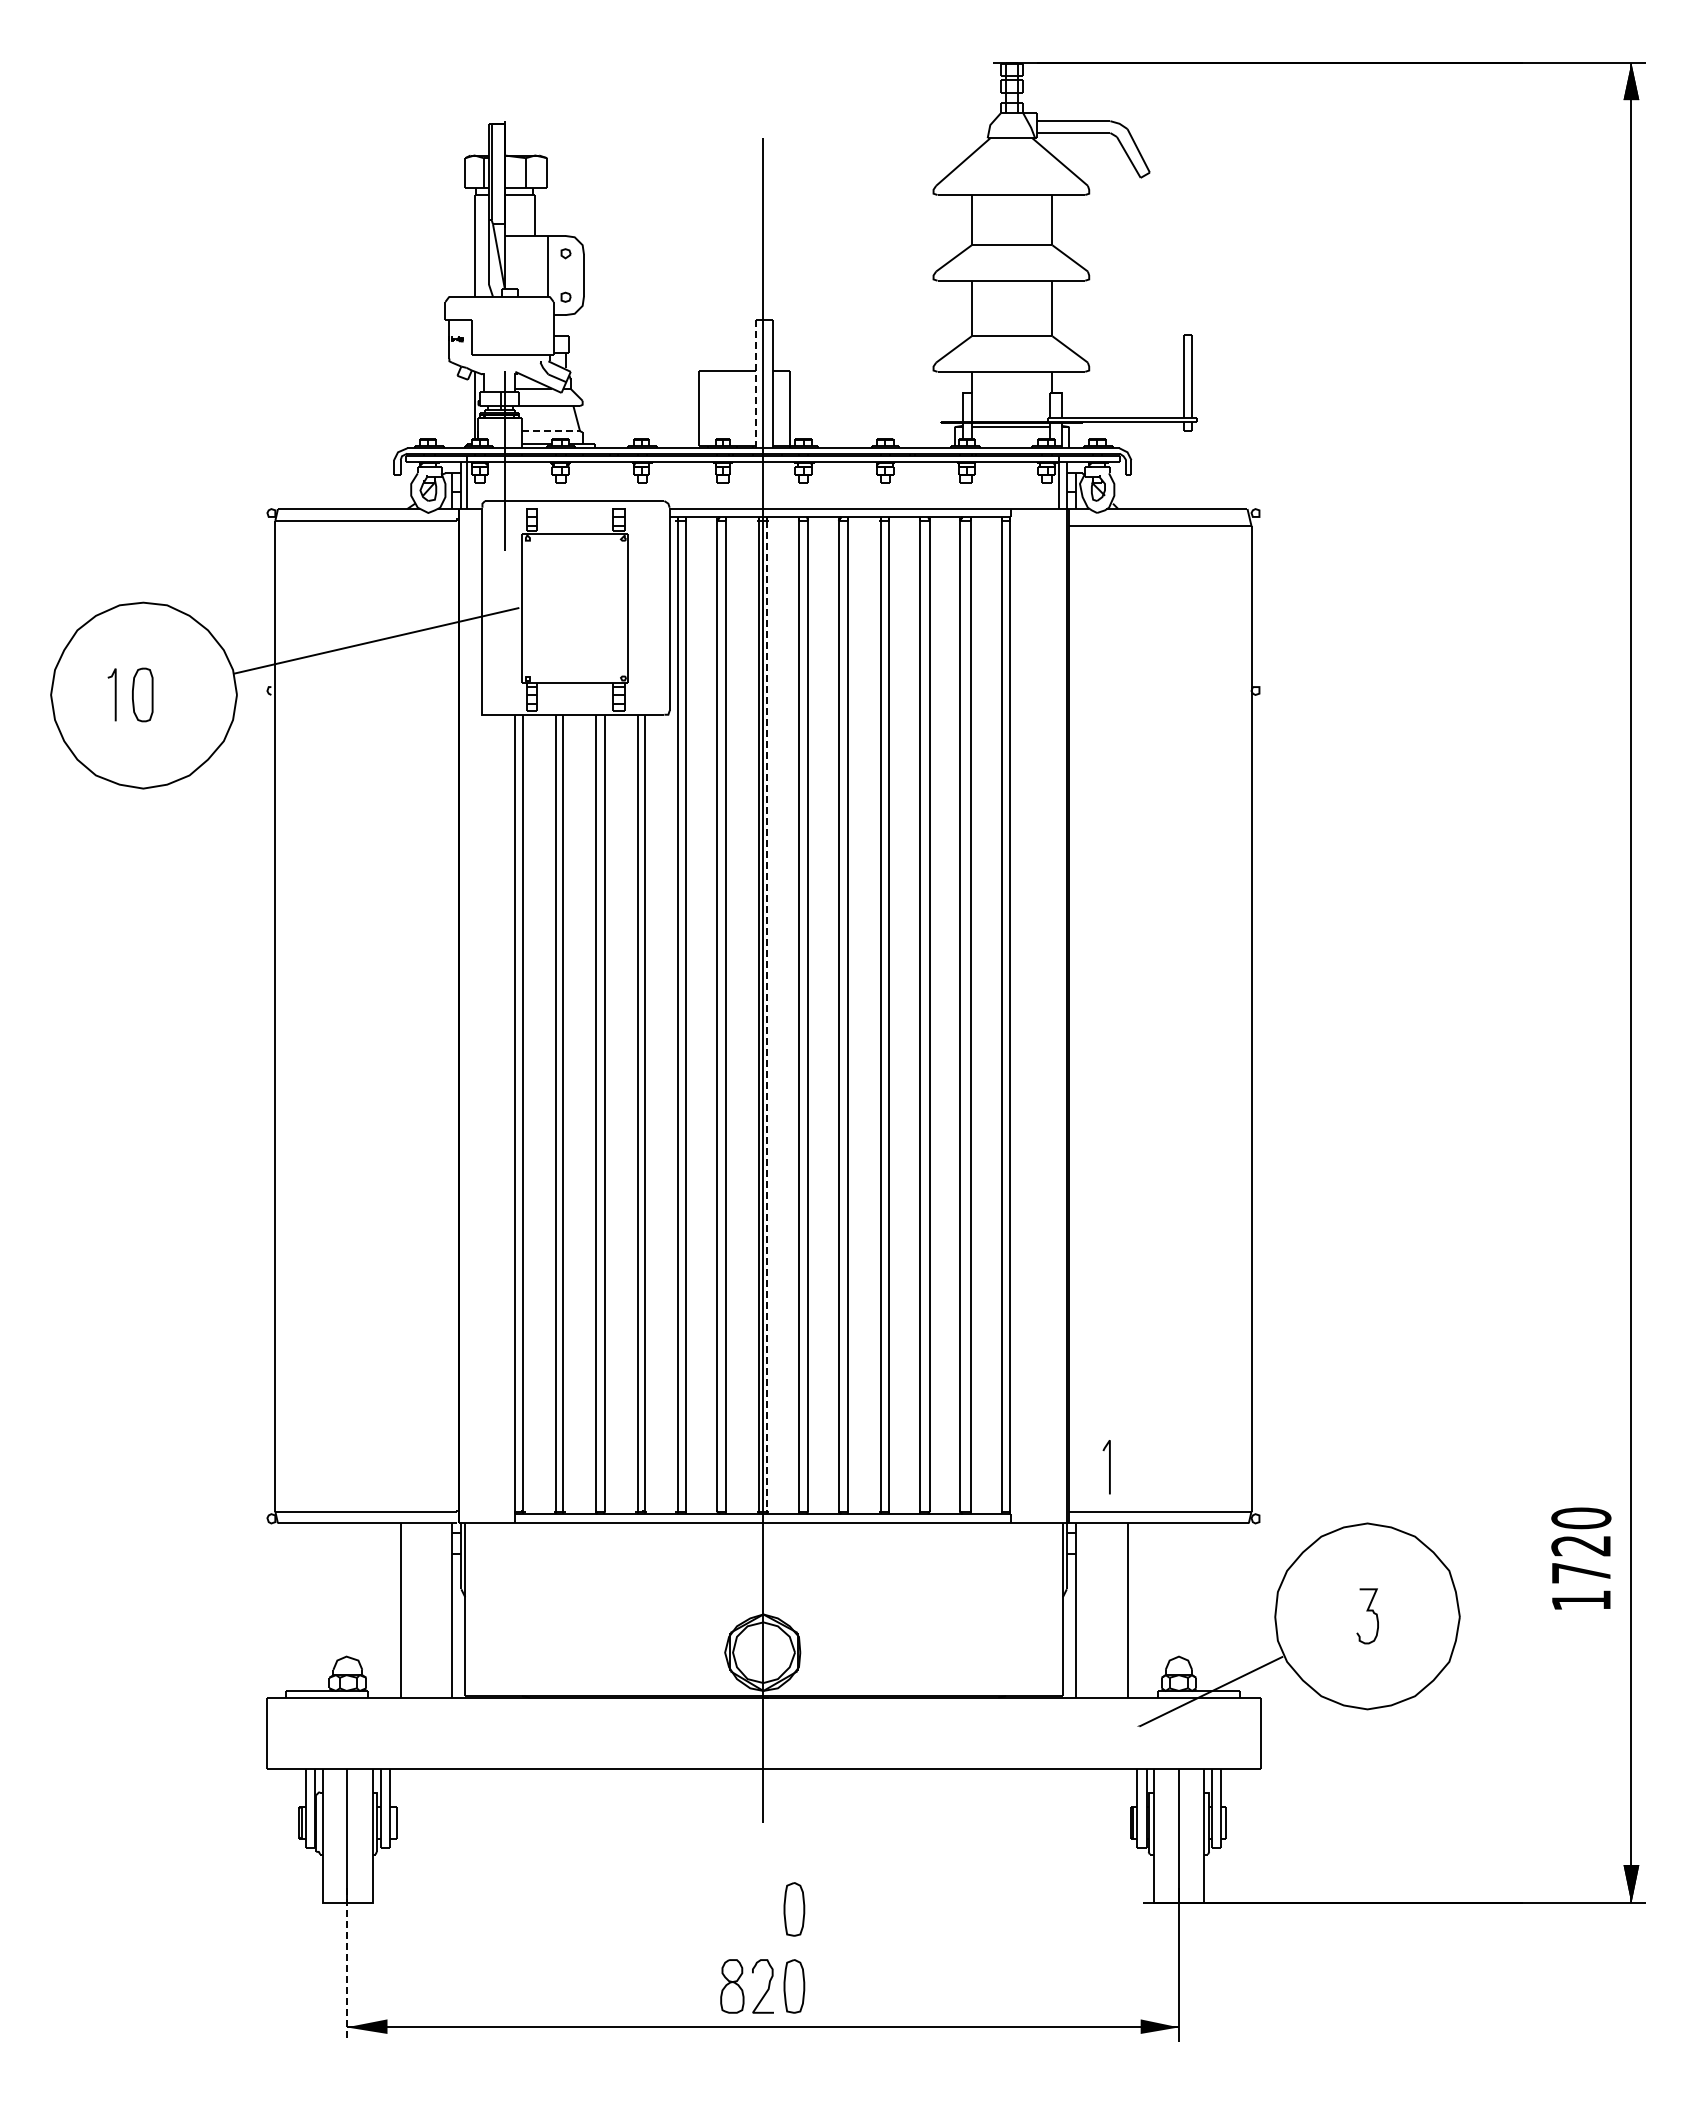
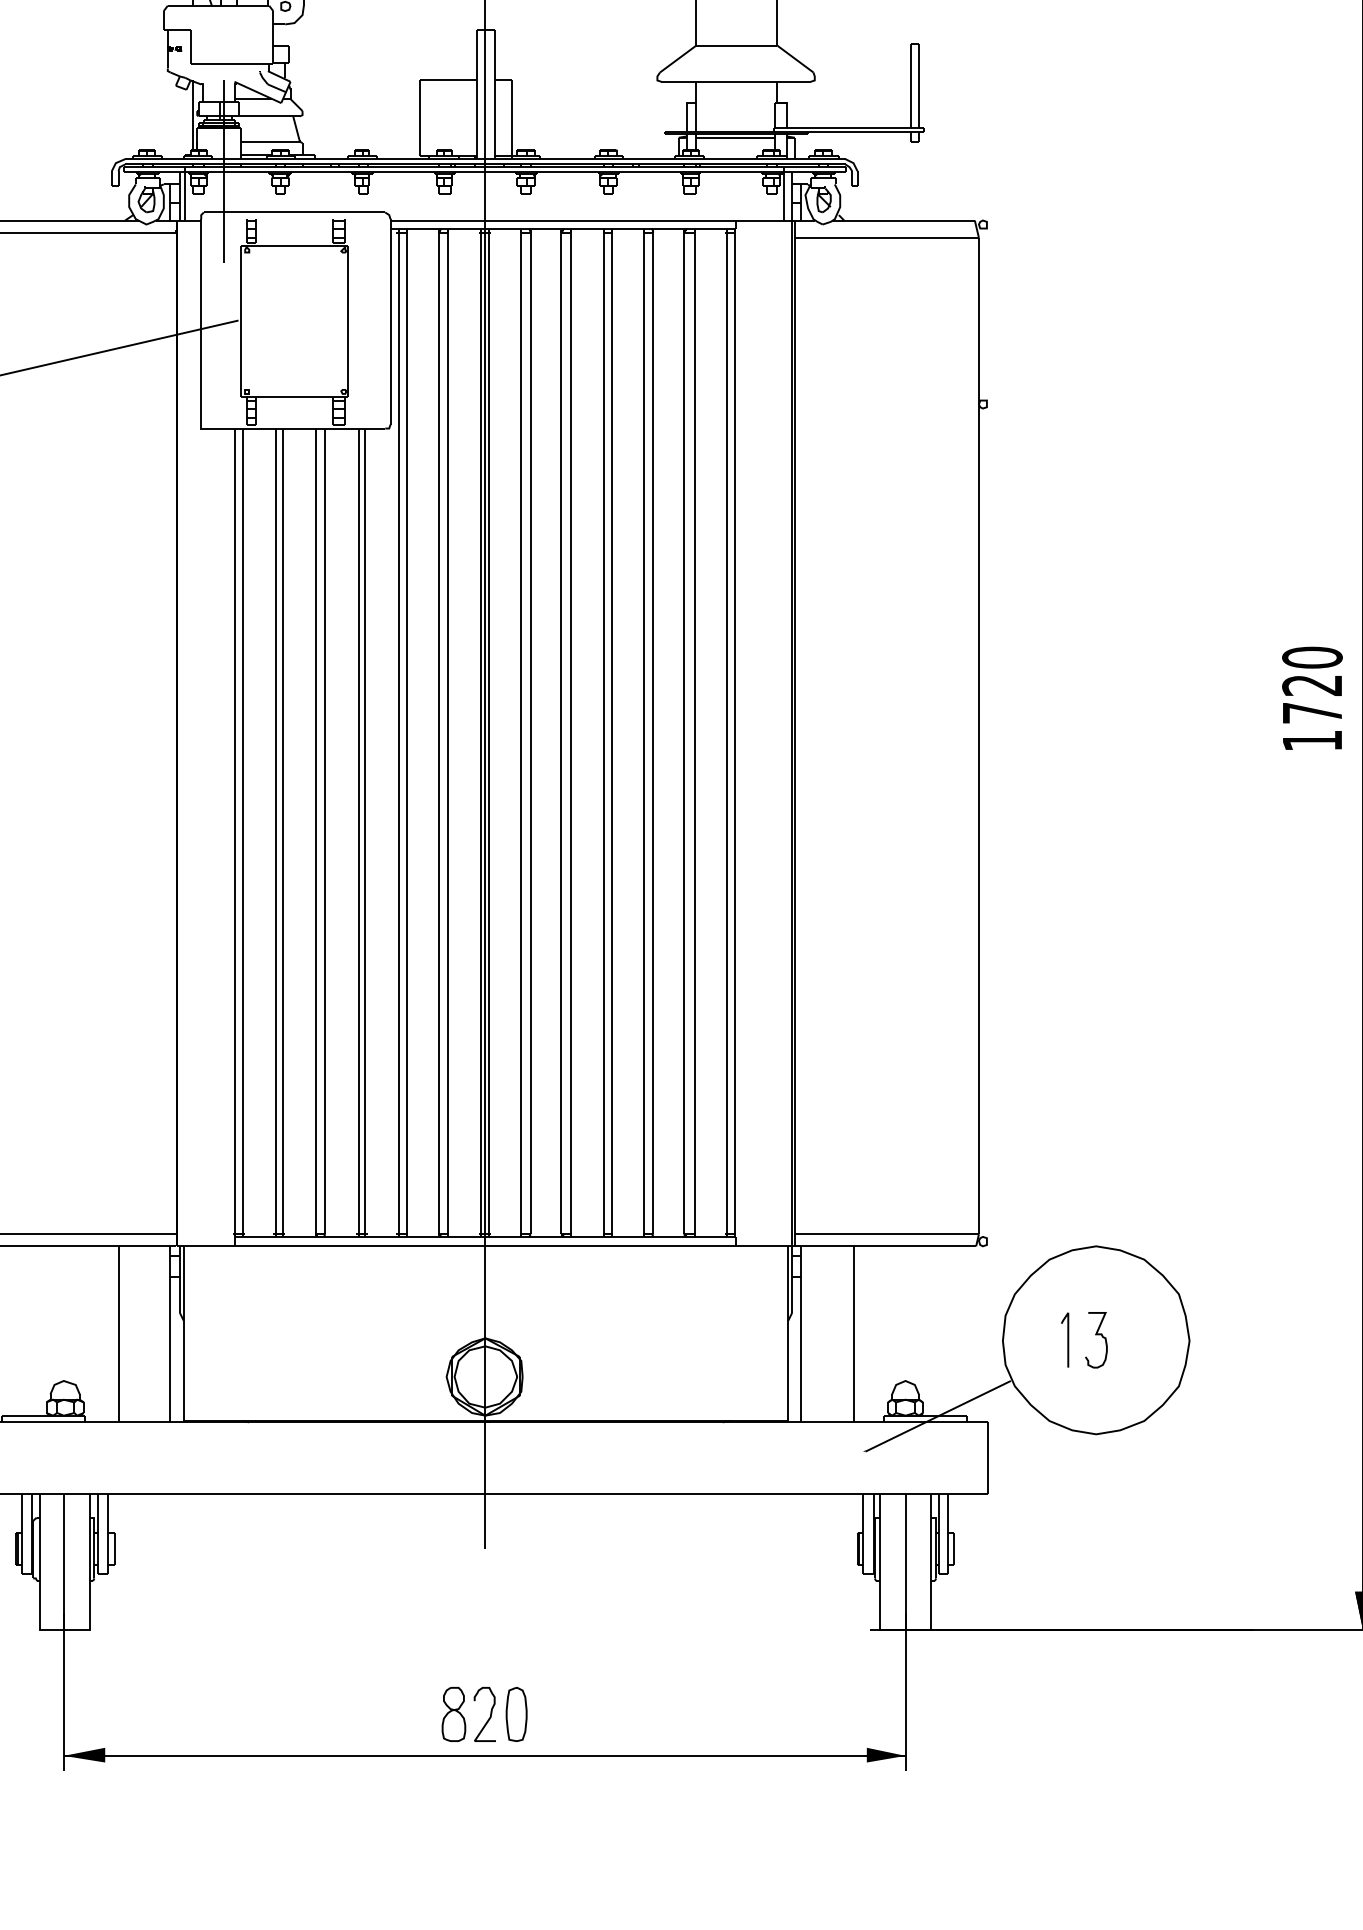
line: (755, 384) -> (477, 94), dashed -> solid
line: (551, 431) -> (271, 142), dashed -> solid
line: (767, 1016) -> (489, 733), dashed -> solid
line: (1109, 1467) -> (1067, 1340), moved
text: (1581, 1558) -> (1312, 698), moved
part: (794, 1909) -> (516, 1636), removed
line: (346, 1965) -> (63, 1693), dashed -> solid

